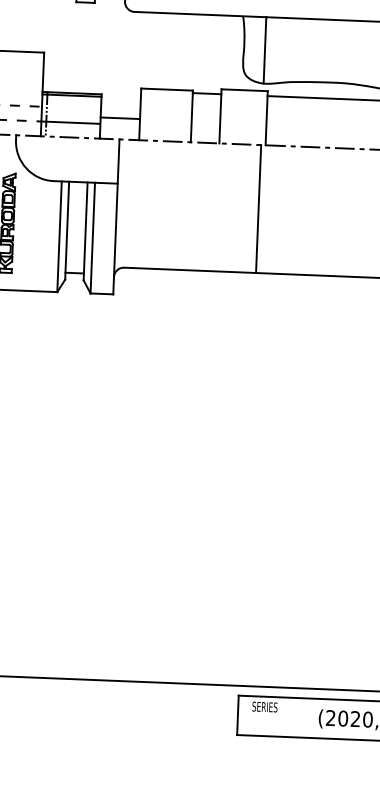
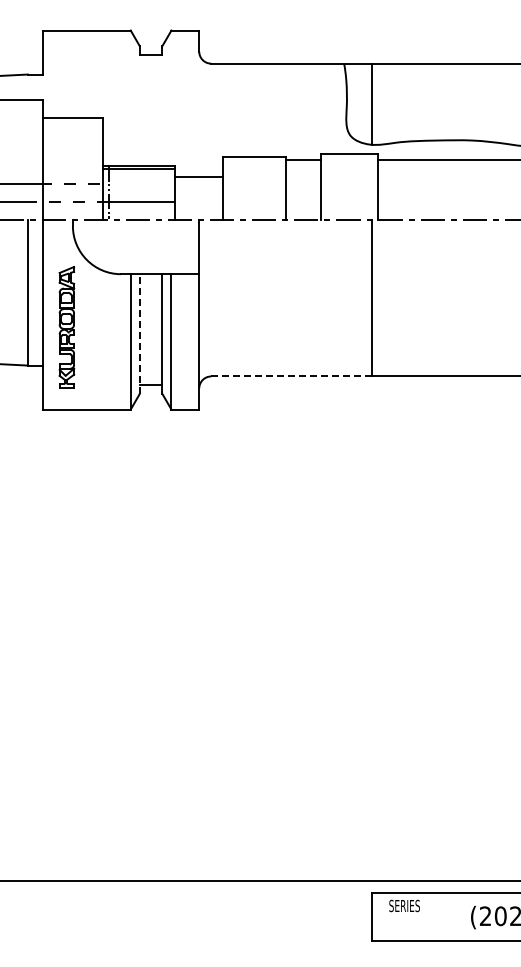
line: (120, 118) -> (199, 177), moved
line: (66, 231) -> (139, 334), solid -> dashed
line: (189, 270) -> (291, 376), solid -> dashed

